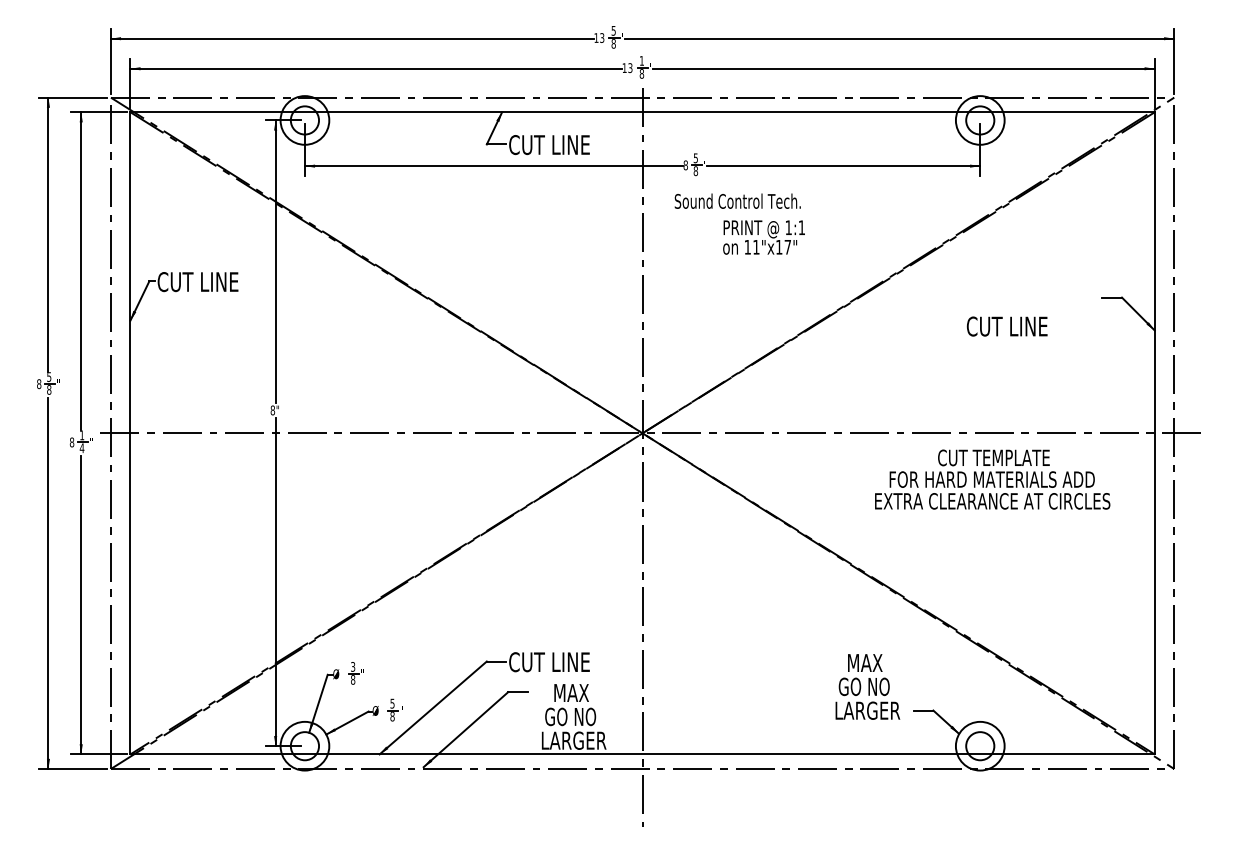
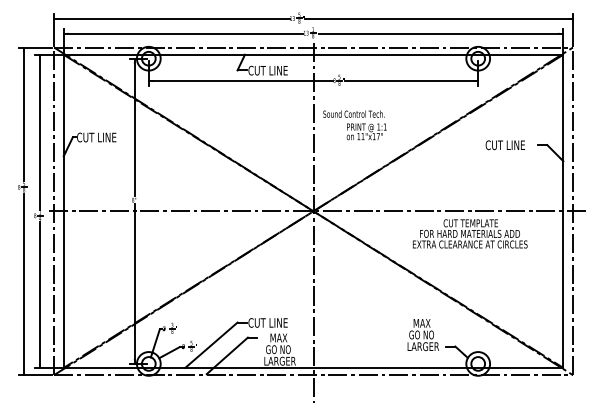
text: (738, 224) -> (354, 125), moved
text: (1005, 327) -> (504, 145), moved
text: (993, 478) -> (470, 233), moved

